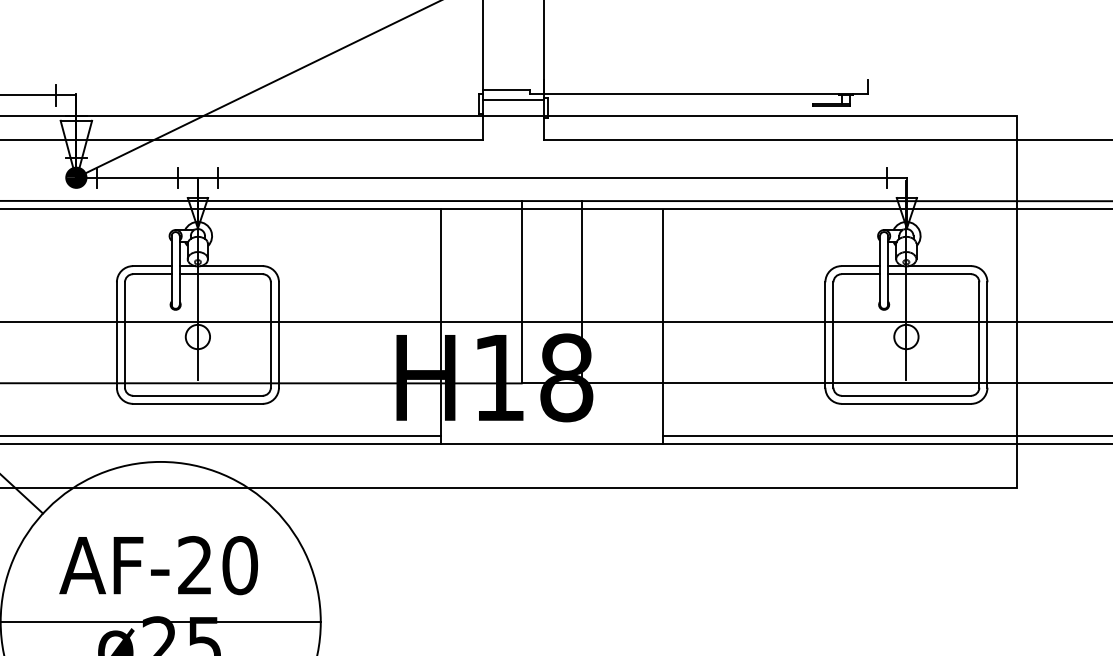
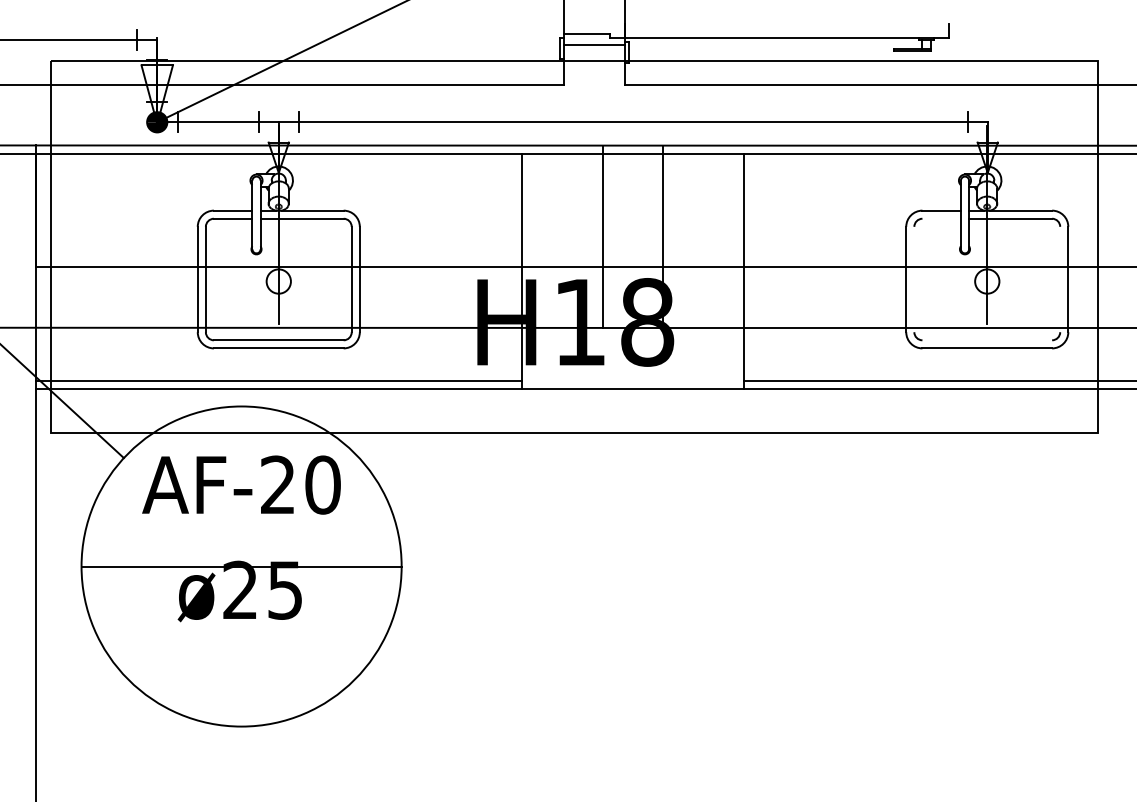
line: (860, 273) -> (941, 218), removed
line: (833, 334) -> (914, 279), removed
line: (979, 334) -> (1060, 279), removed
line: (906, 395) -> (987, 340), removed
text: (158, 564) -> (241, 484), moved

